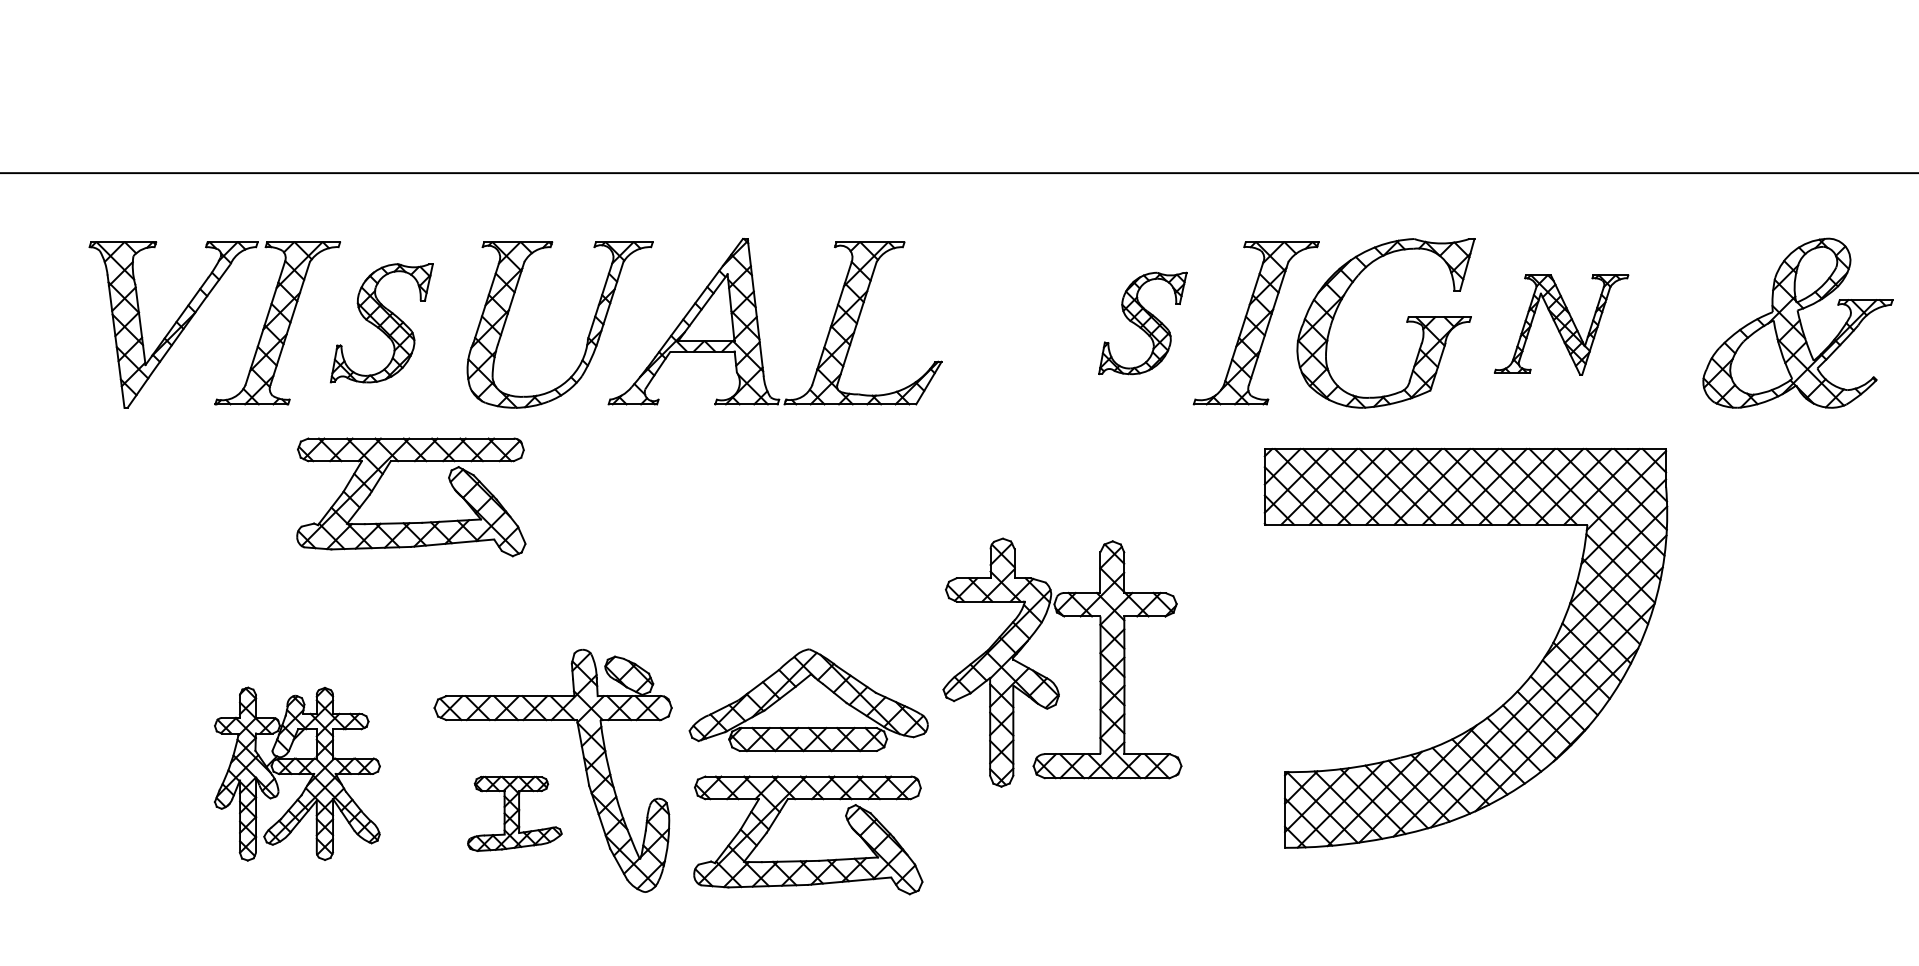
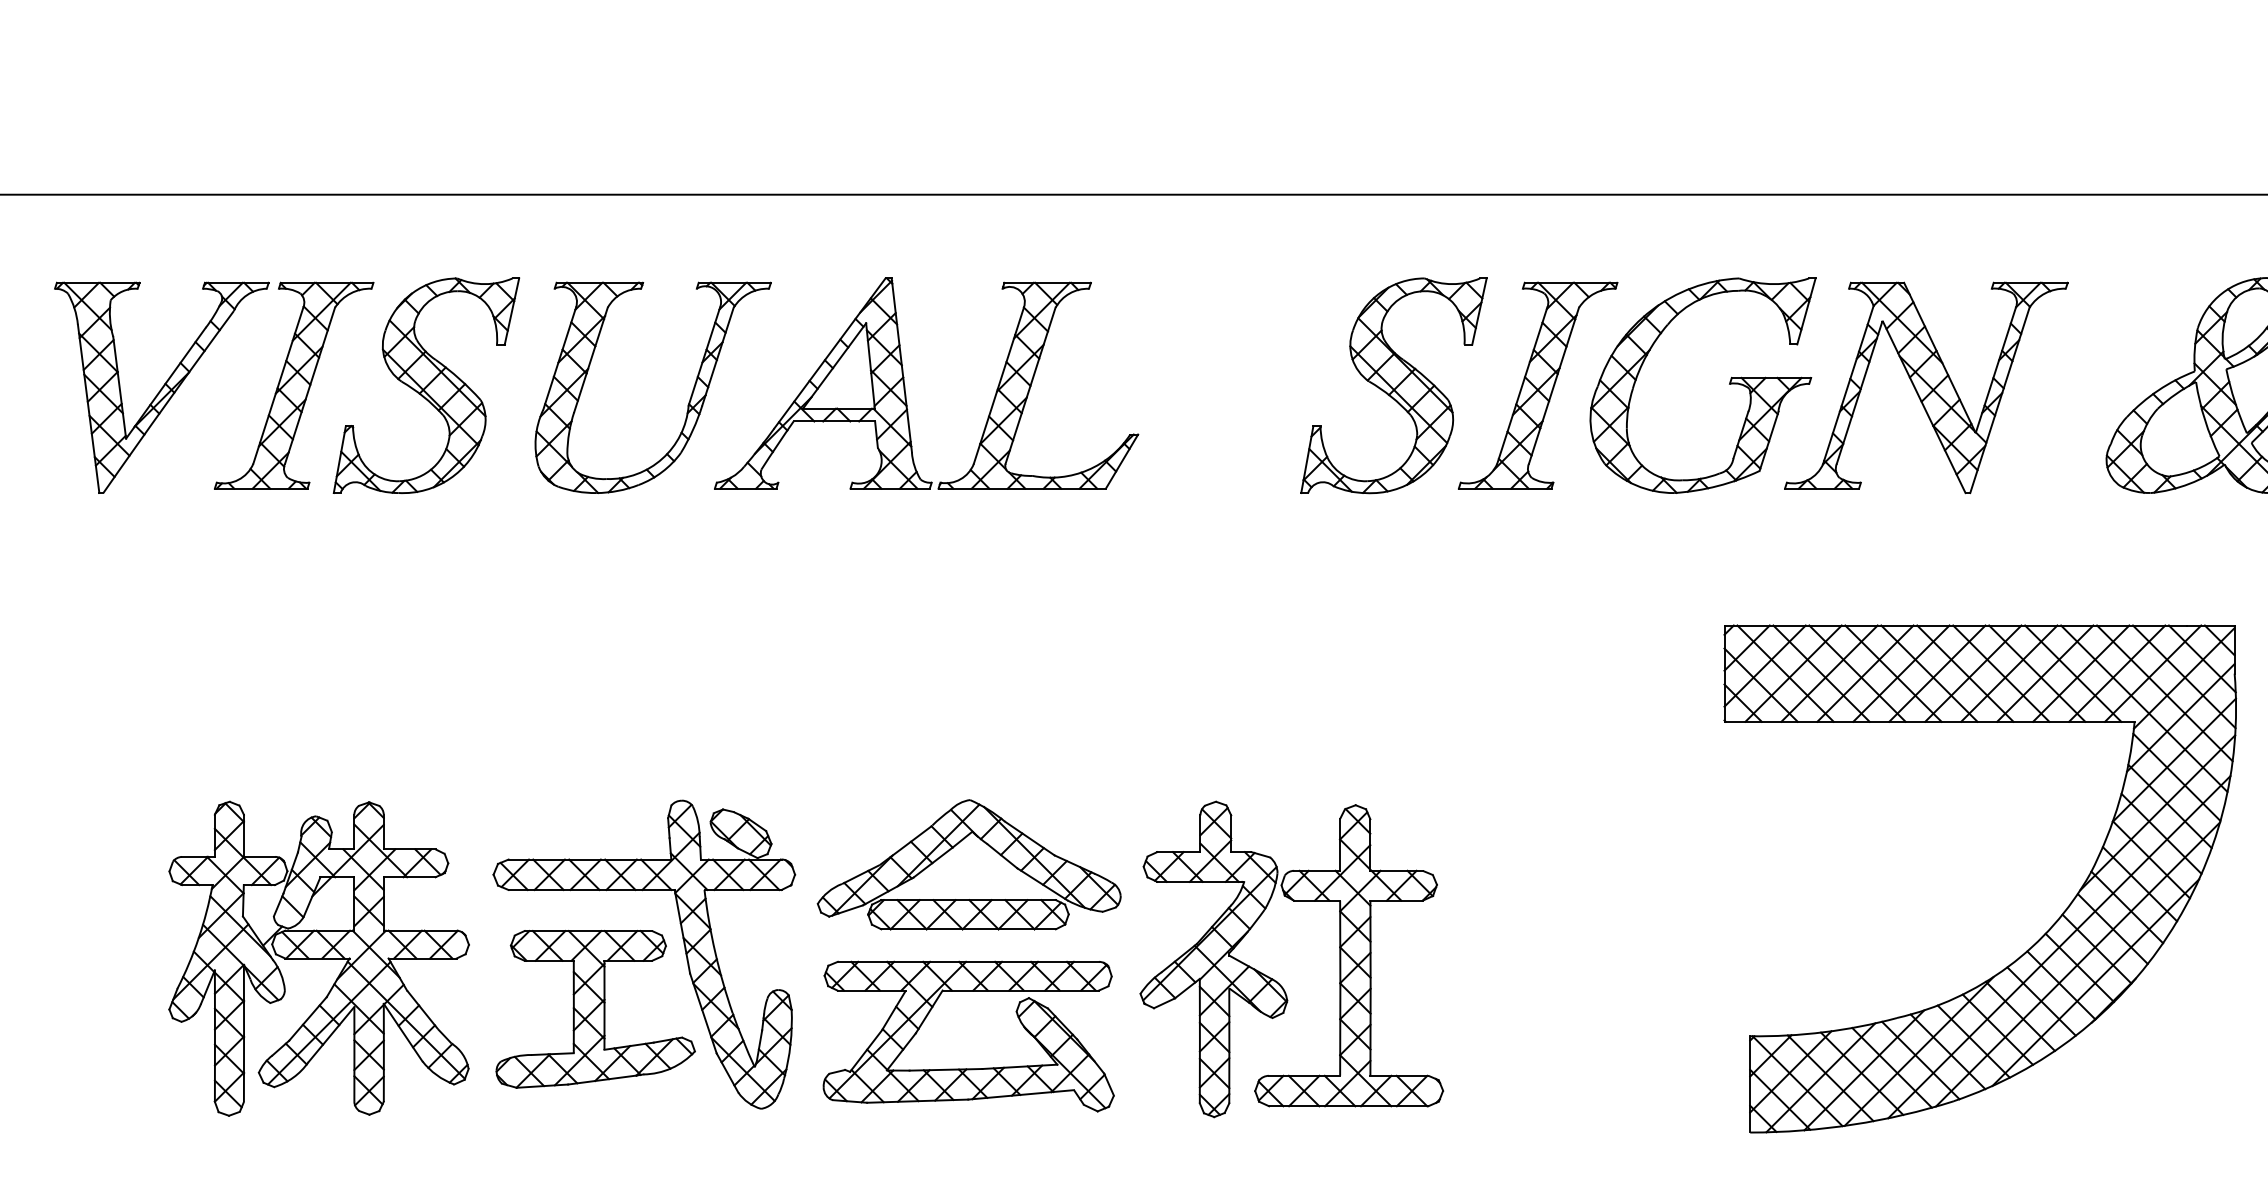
part: (381, 322) -> (426, 384), size x1.43
part: (1142, 323) -> (1393, 385), size x1.67
part: (1561, 324) -> (1926, 387), size x1.67
part: (411, 522) -> (464, 638), removed
part: (1052, 680) -> (1279, 982), moved
part: (1516, 690) -> (2044, 932), moved
part: (297, 773) -> (319, 957), size x1.43
part: (514, 813) -> (595, 1008), size x1.67

